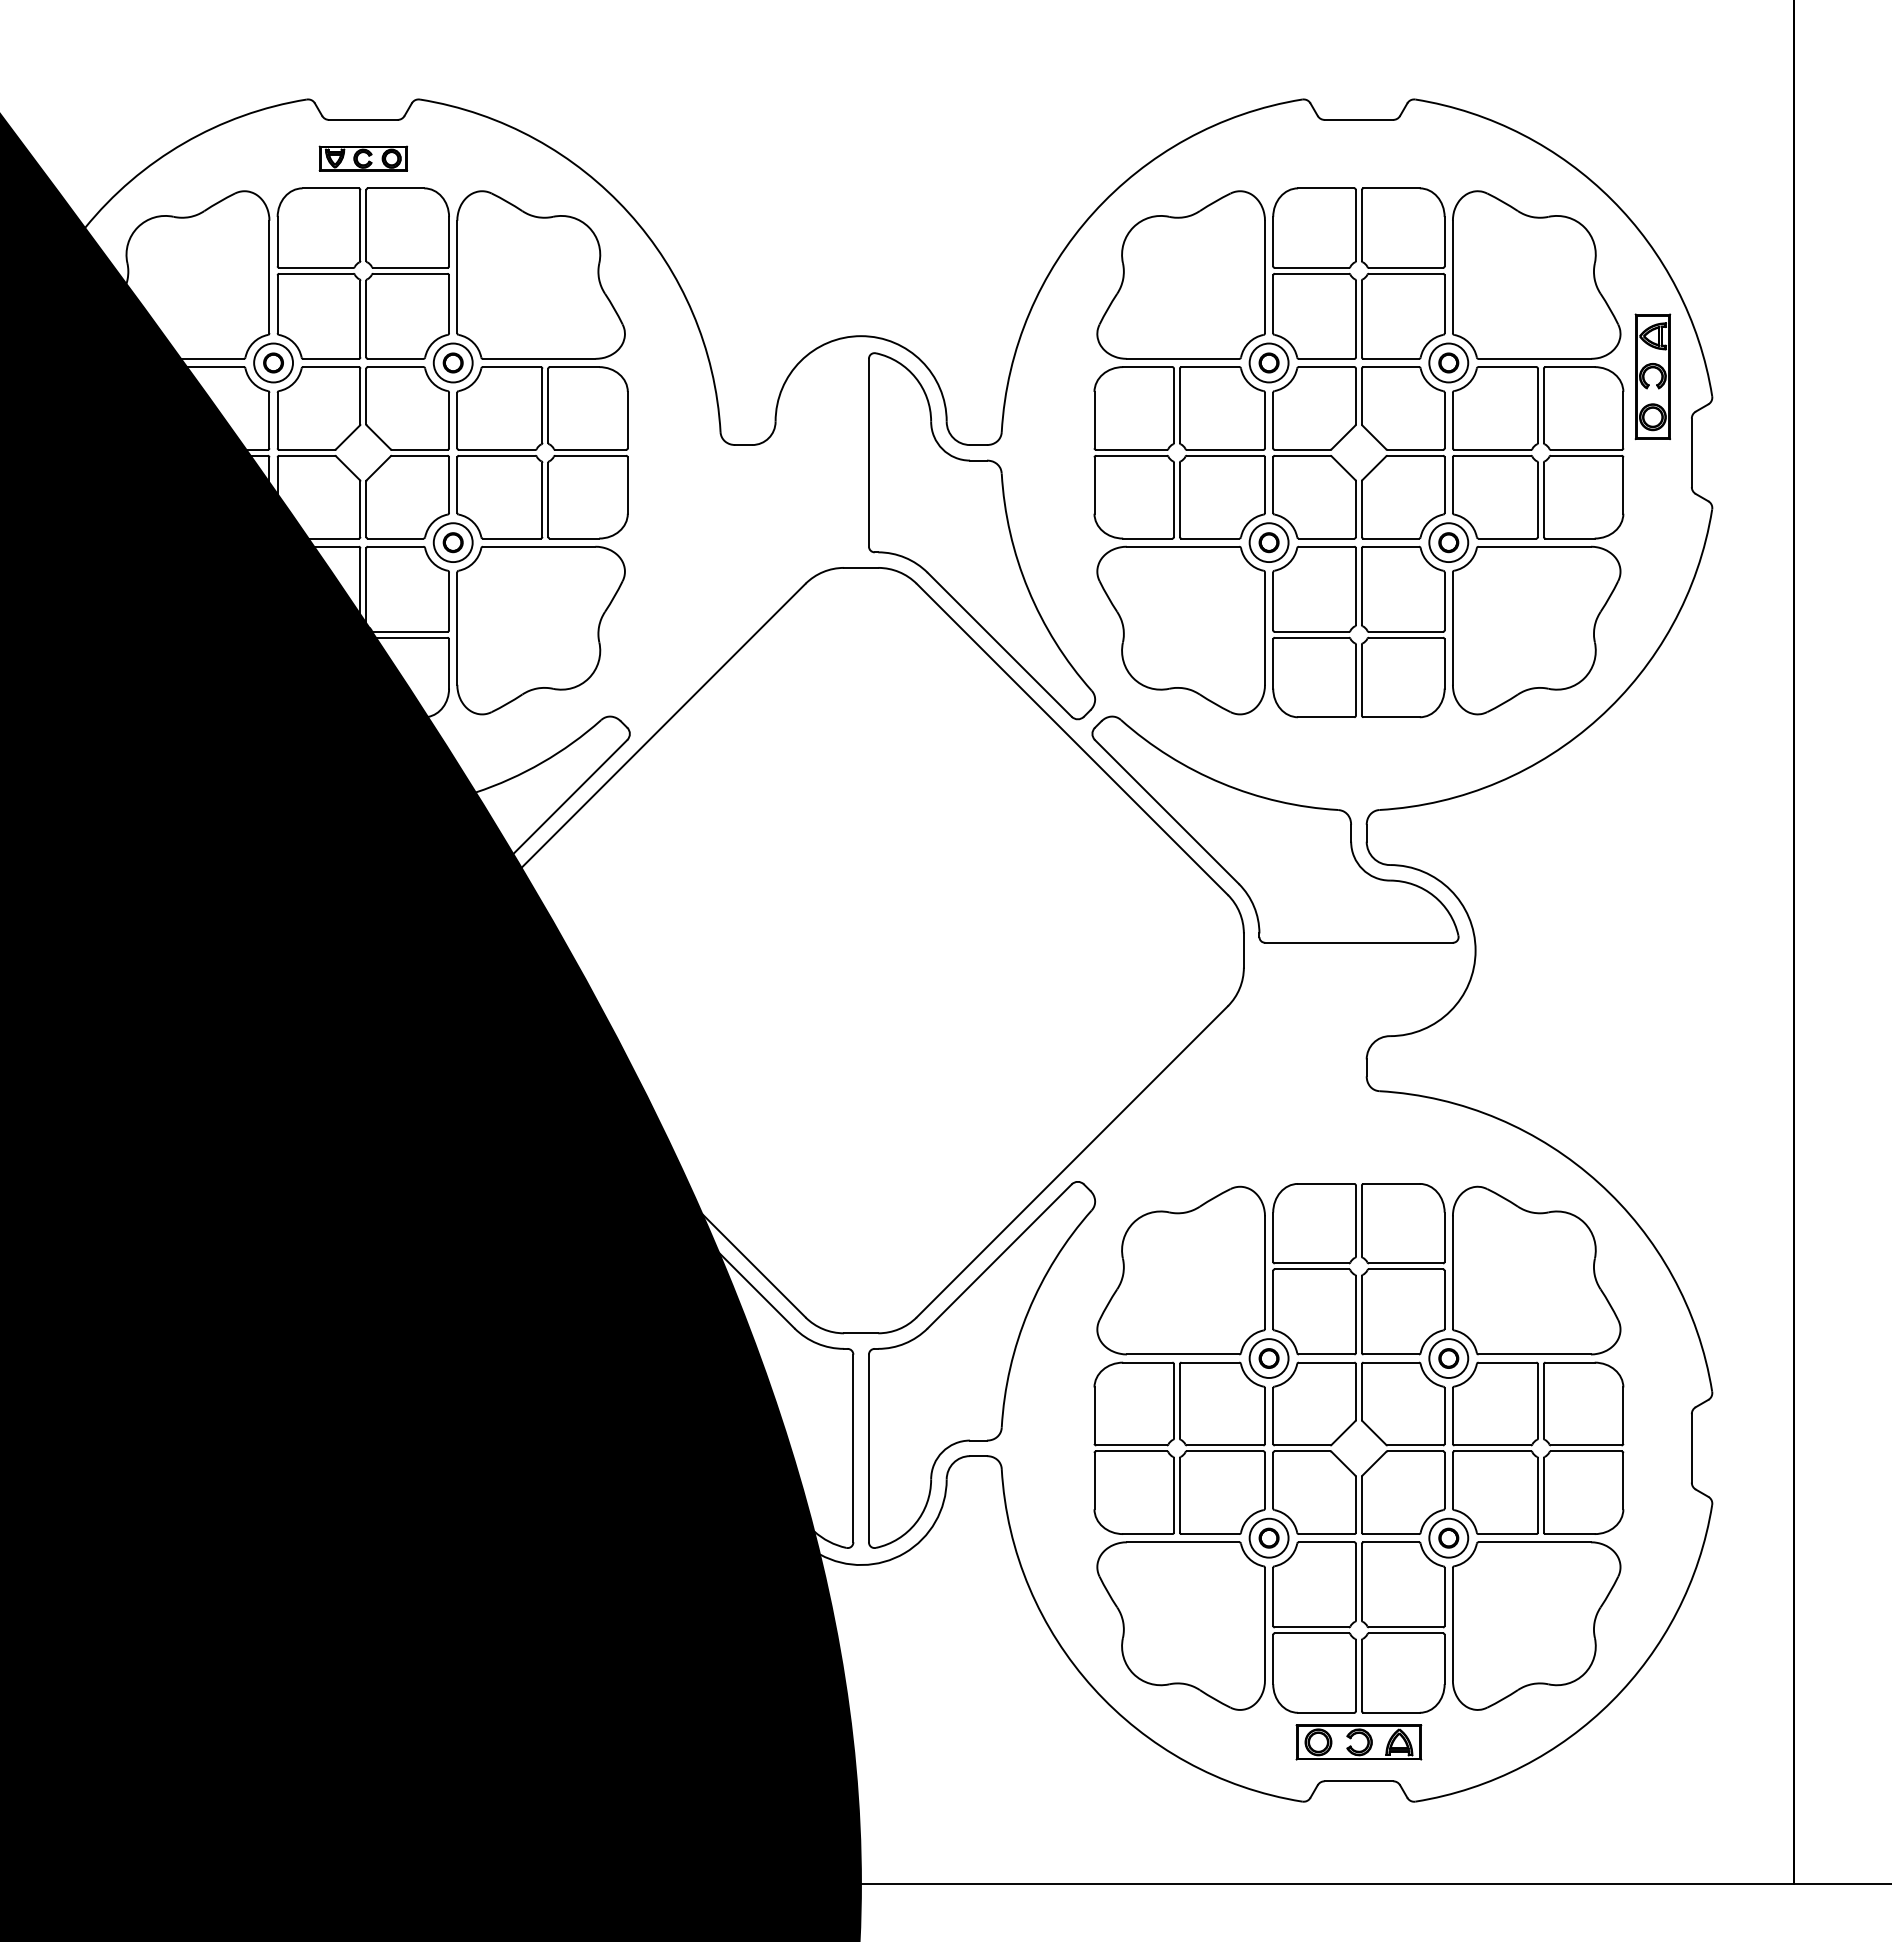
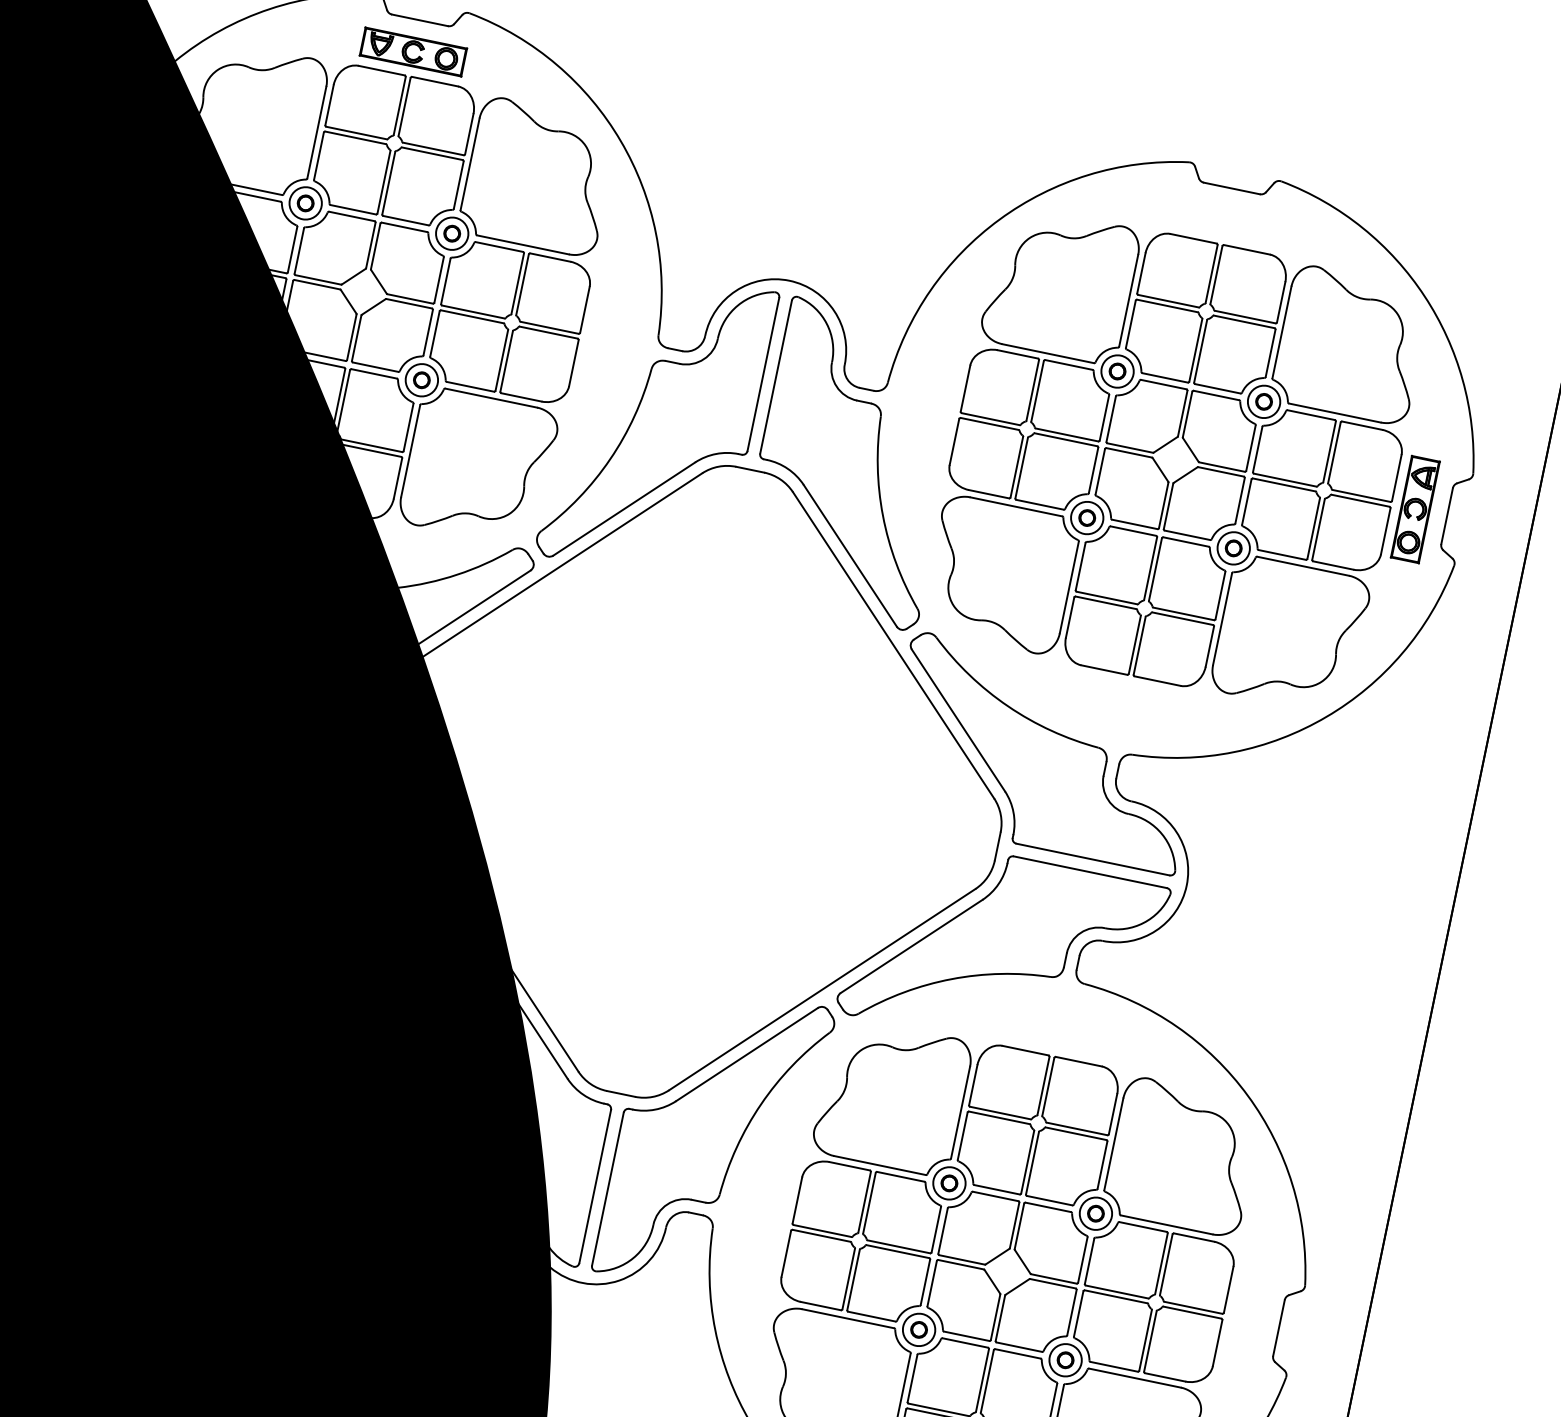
part: (363, 158) -> (413, 51), size x1.43
part: (1652, 376) -> (1415, 509), moved
part: (740, 536) -> (657, 423), added
part: (1275, 1071) -> (1003, 950), added

